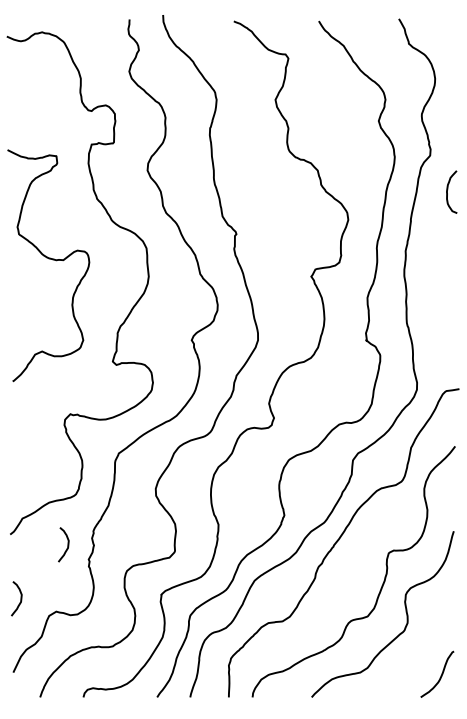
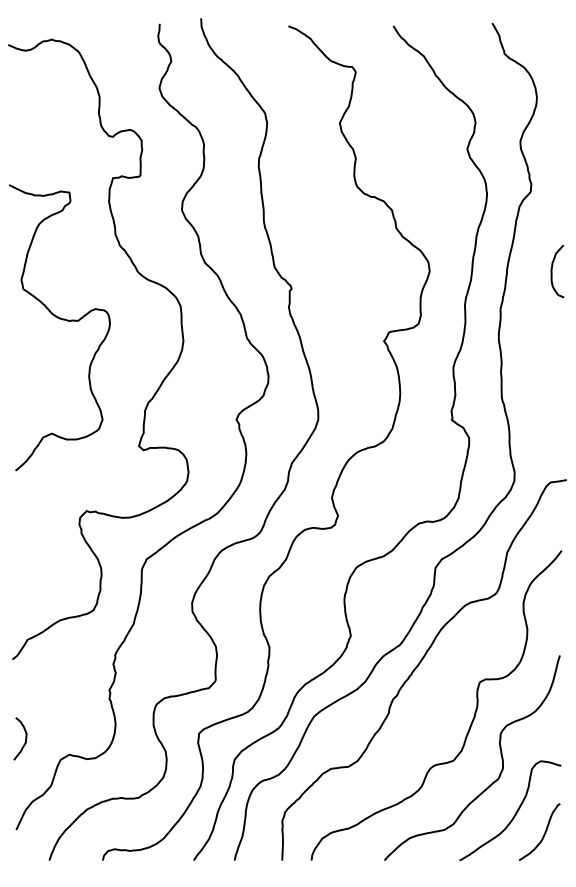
curve: (448, 189) -> (553, 268), moved
curve: (67, 544) -> (83, 671), removed
curve: (417, 658) -> (515, 812), added

